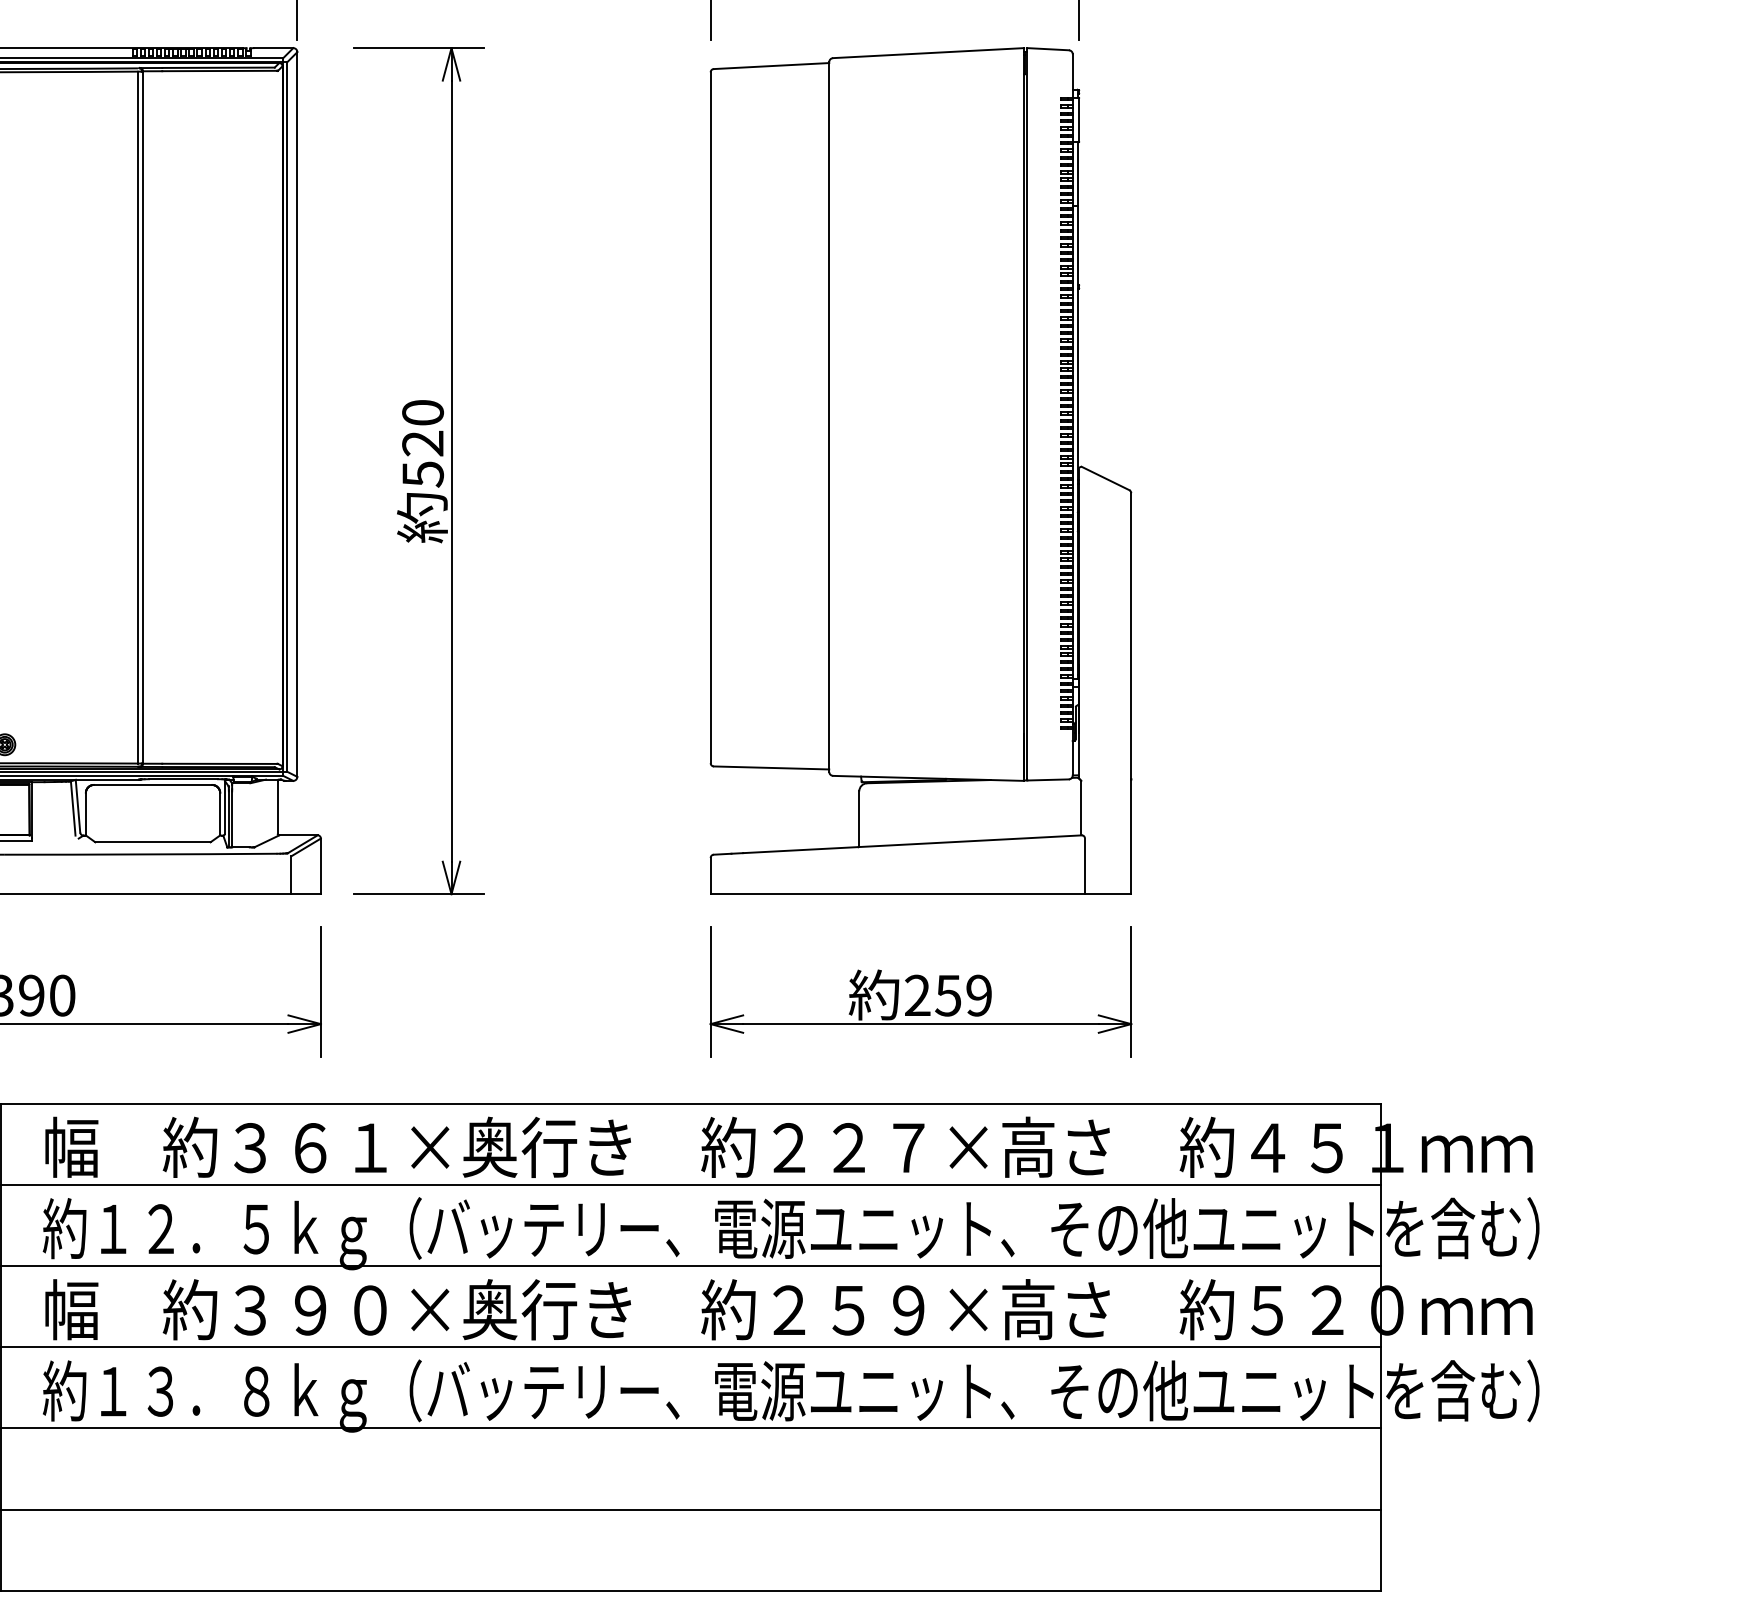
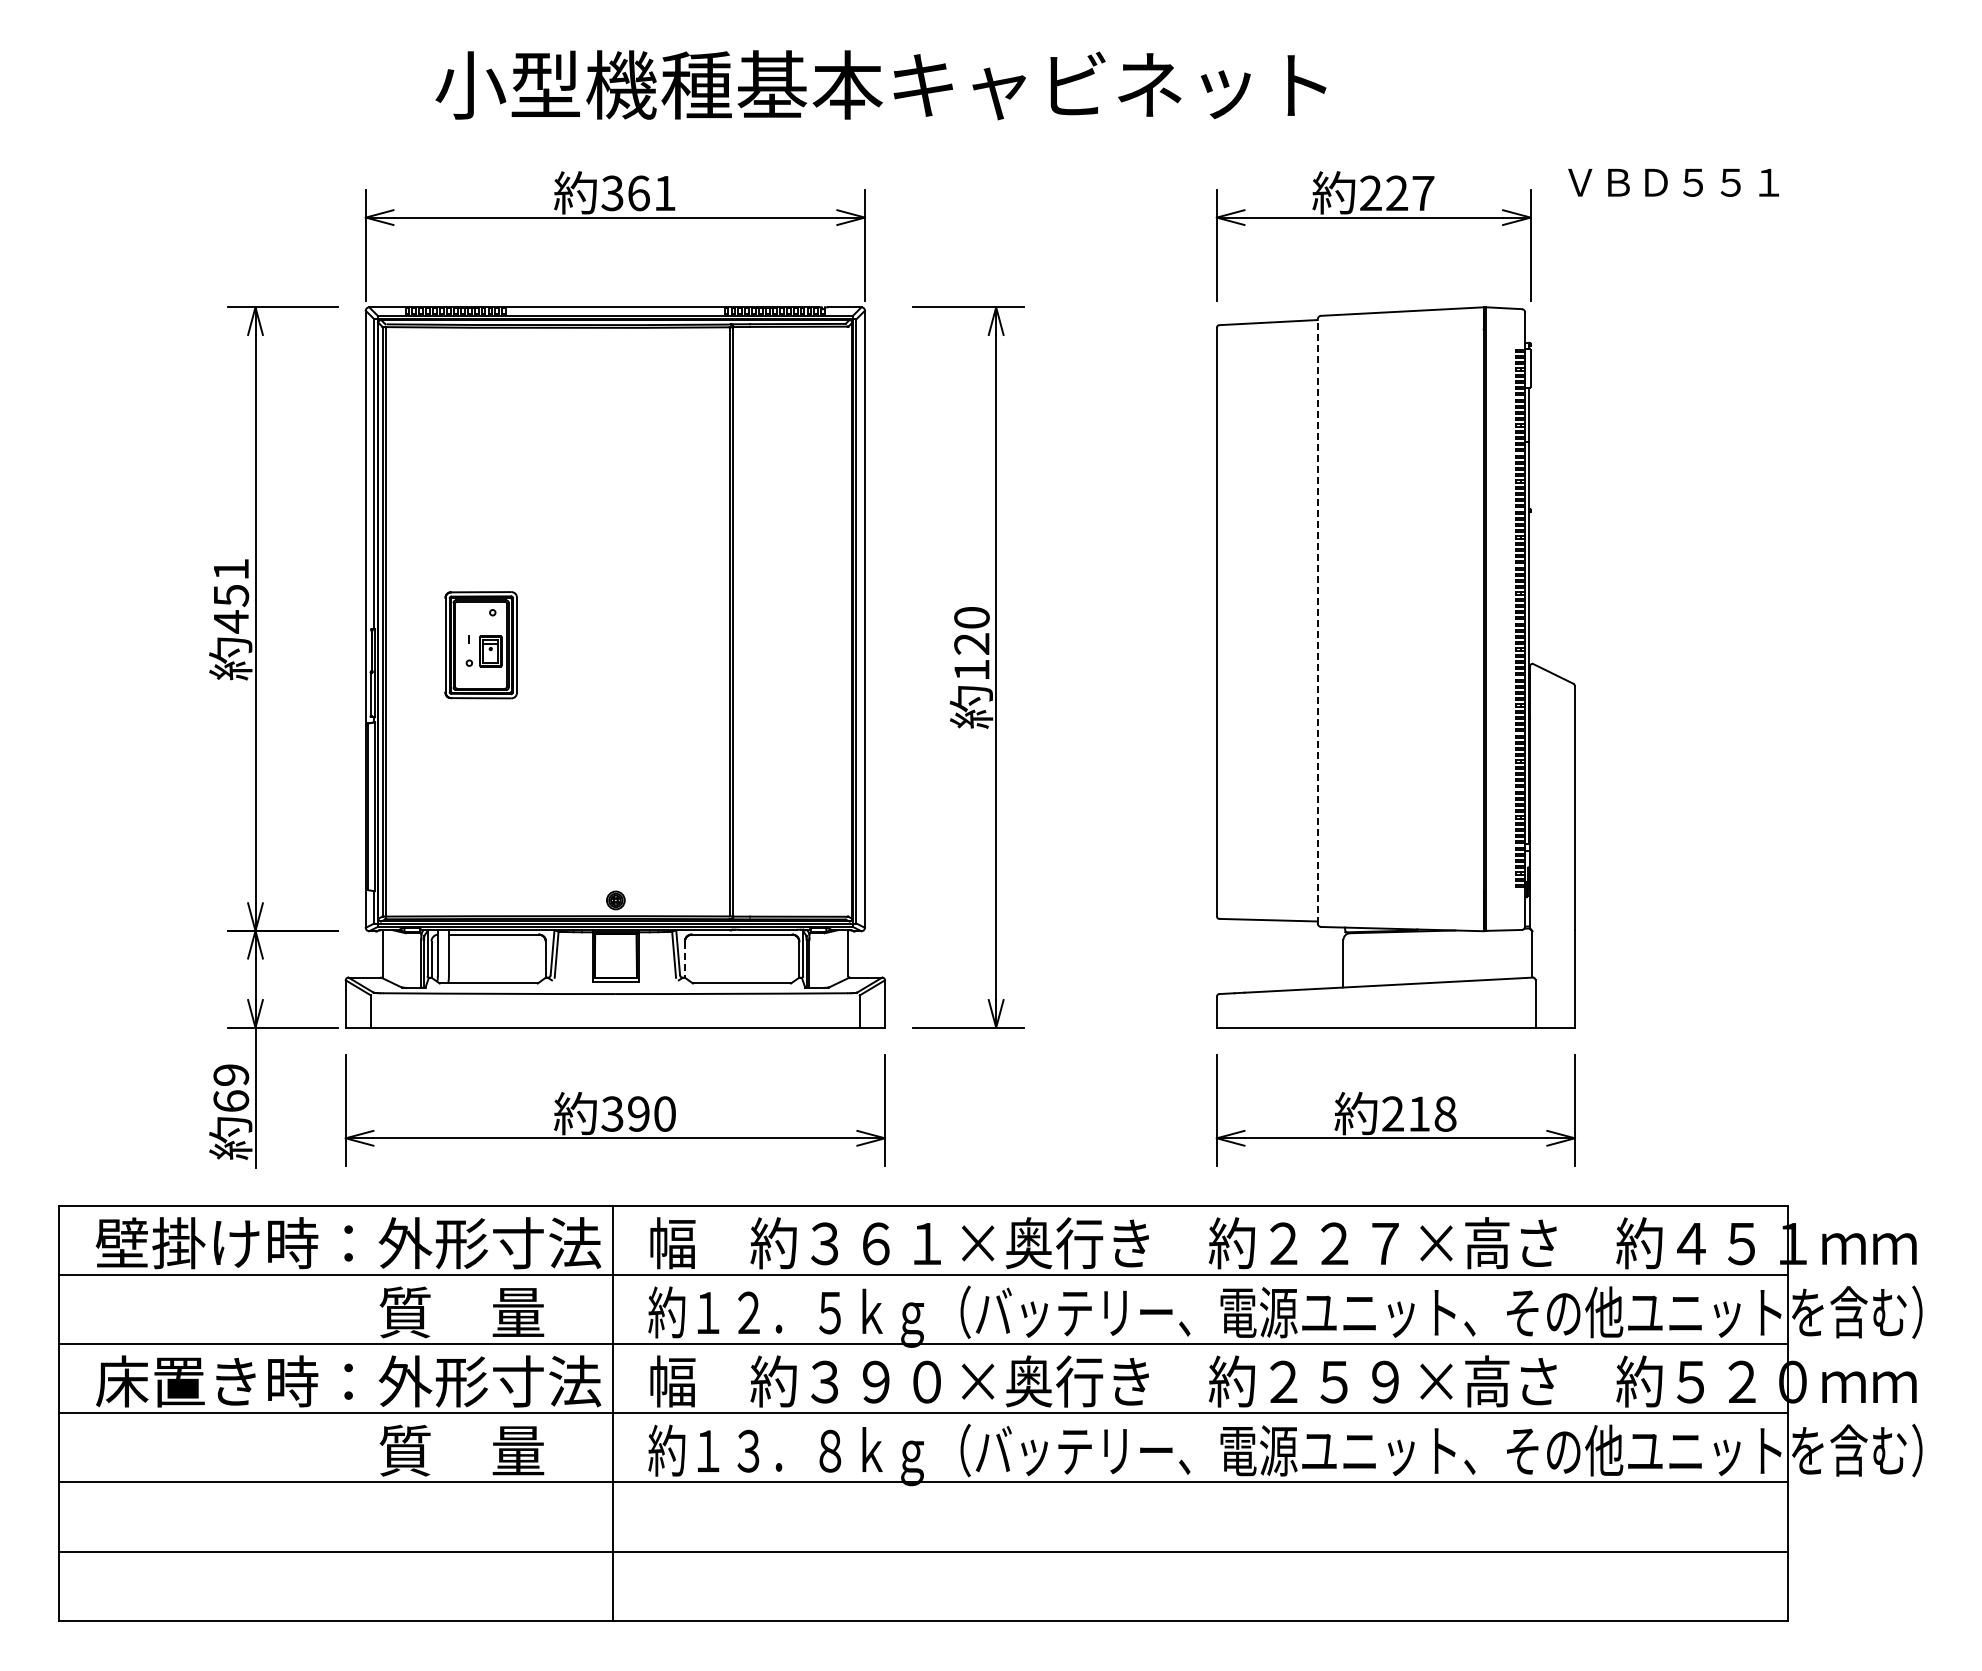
line: (828, 415) -> (1317, 620), solid -> dashed
text: (422, 474) -> (971, 670), 520 -> 120
line: (85, 815) -> (684, 960), solid -> dashed
text: (962, 994) -> (1431, 1113), 259 -> 218

